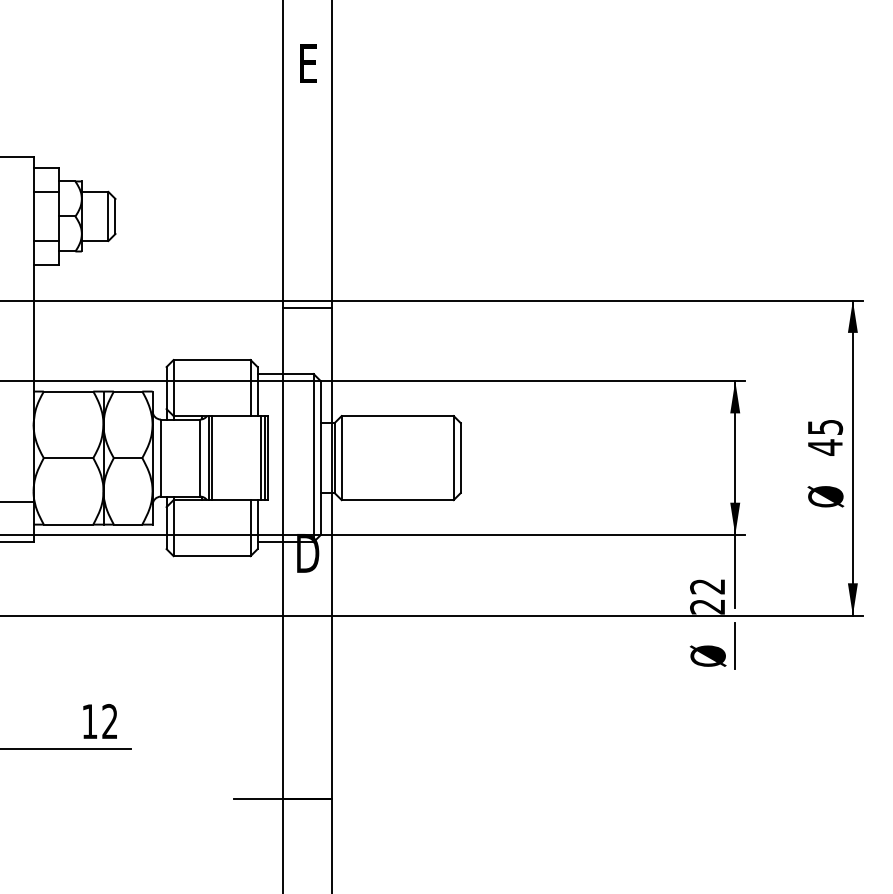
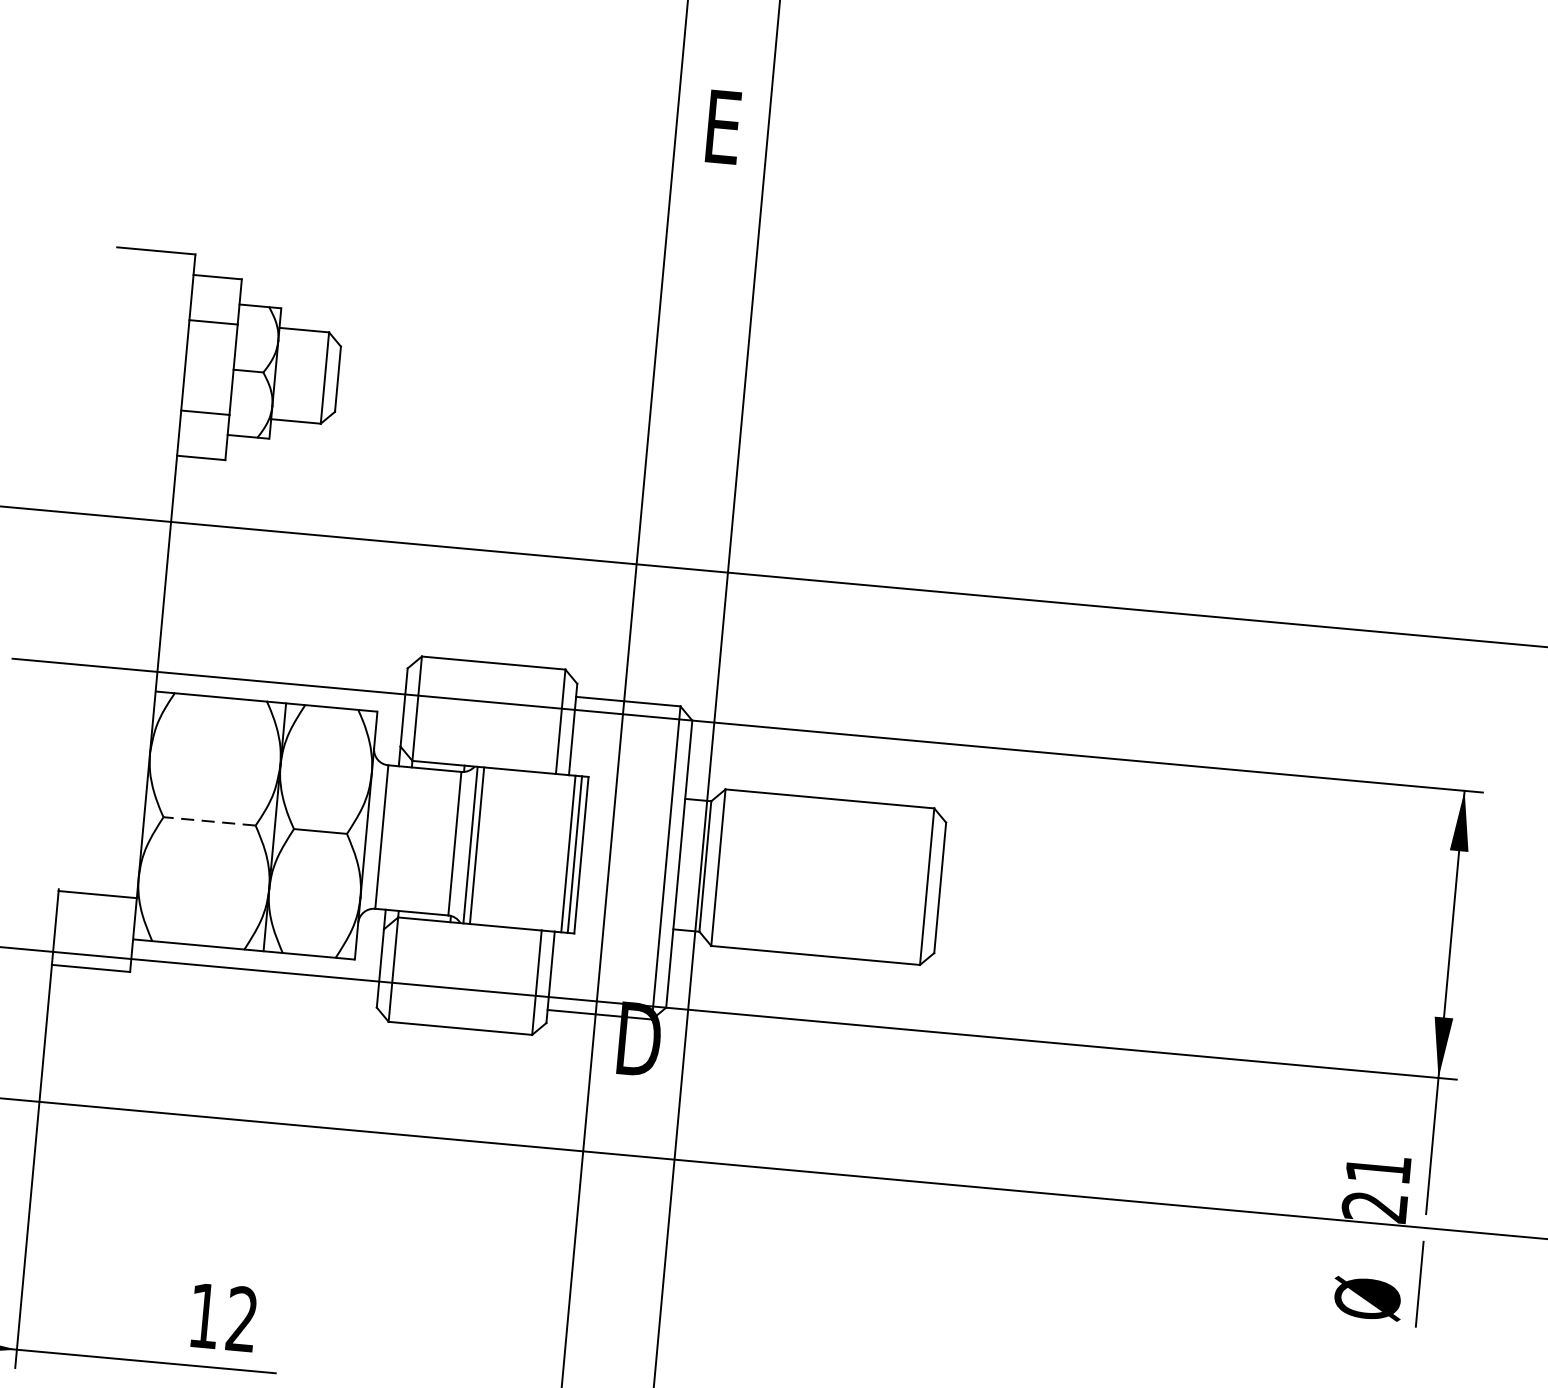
line: (307, 308) -> (680, 583), removed
line: (68, 458) -> (209, 822), solid -> dashed
text: (707, 586) -> (1378, 1168), 22 -> 21

